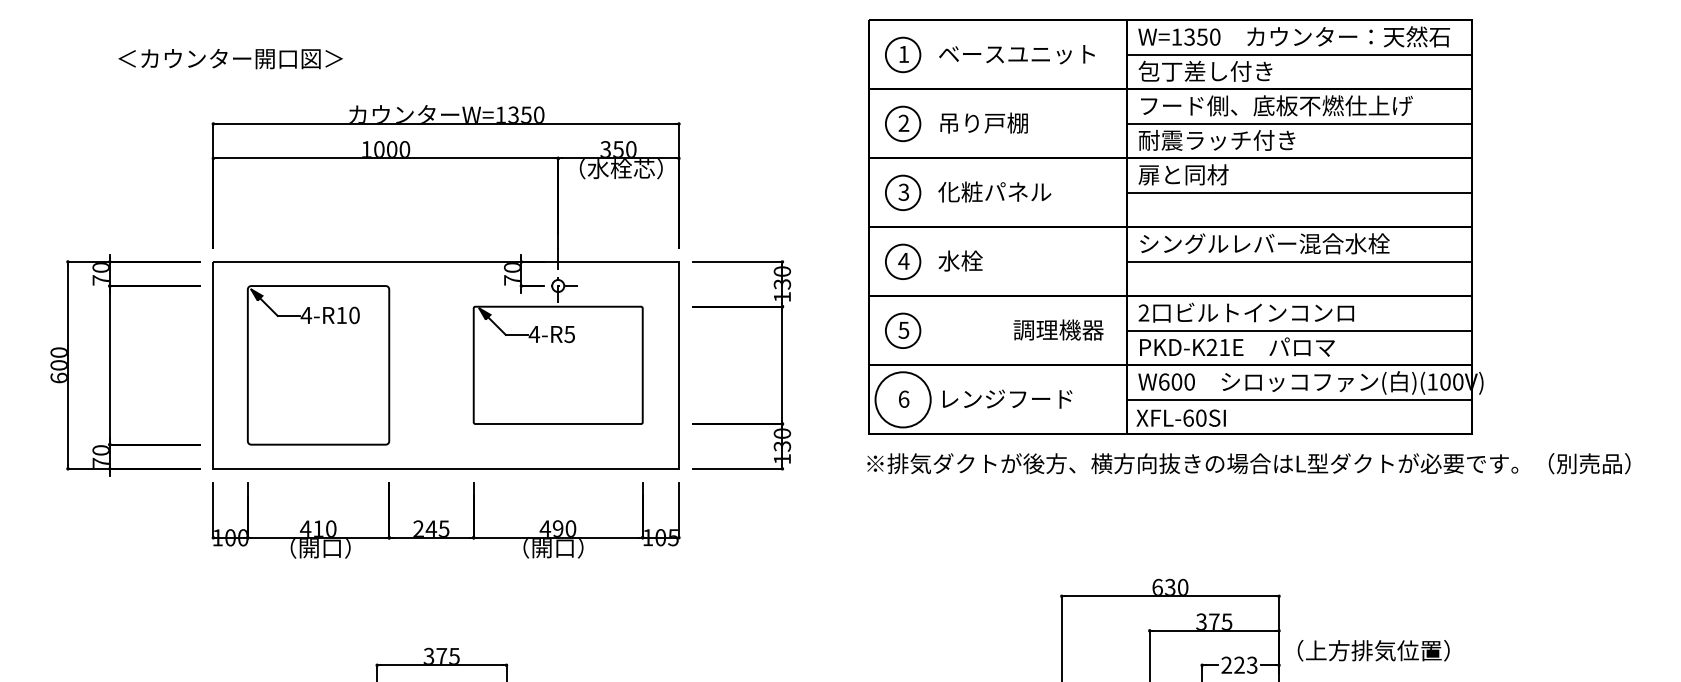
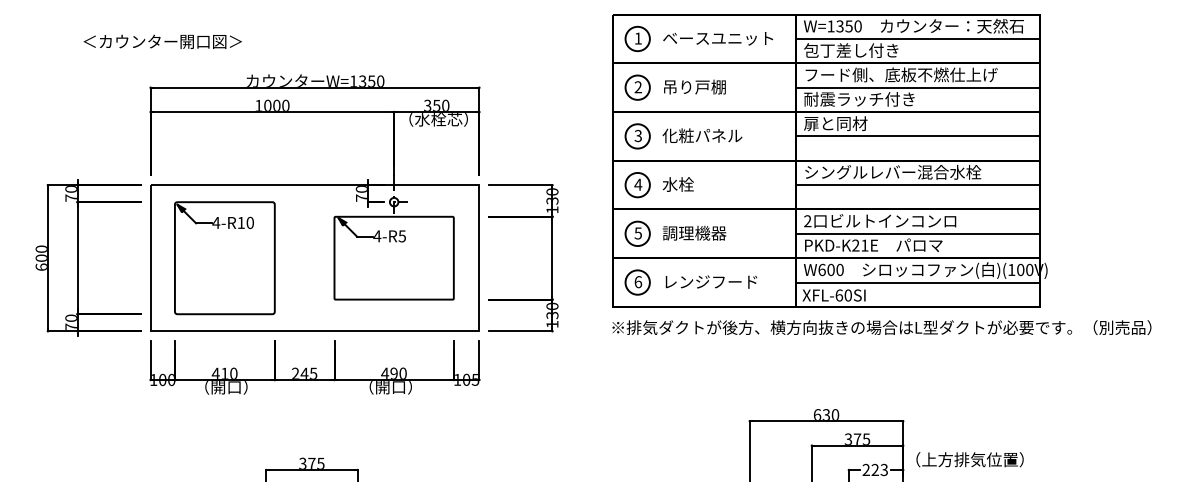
text: (1058, 329) -> (694, 232), moved
circle: (902, 399) -> (637, 282), size x0.62

